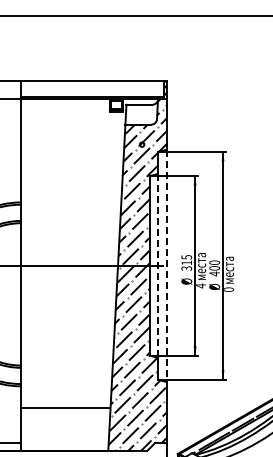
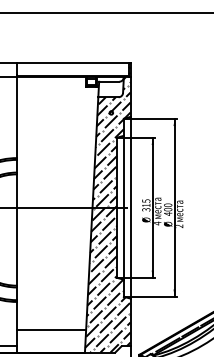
line: (158, 265) -> (124, 207), dashed -> solid
line: (166, 266) -> (130, 208), dashed -> solid
text: (229, 289) -> (179, 226), 0 -> 2
line: (65, 408) -> (51, 330), moved

